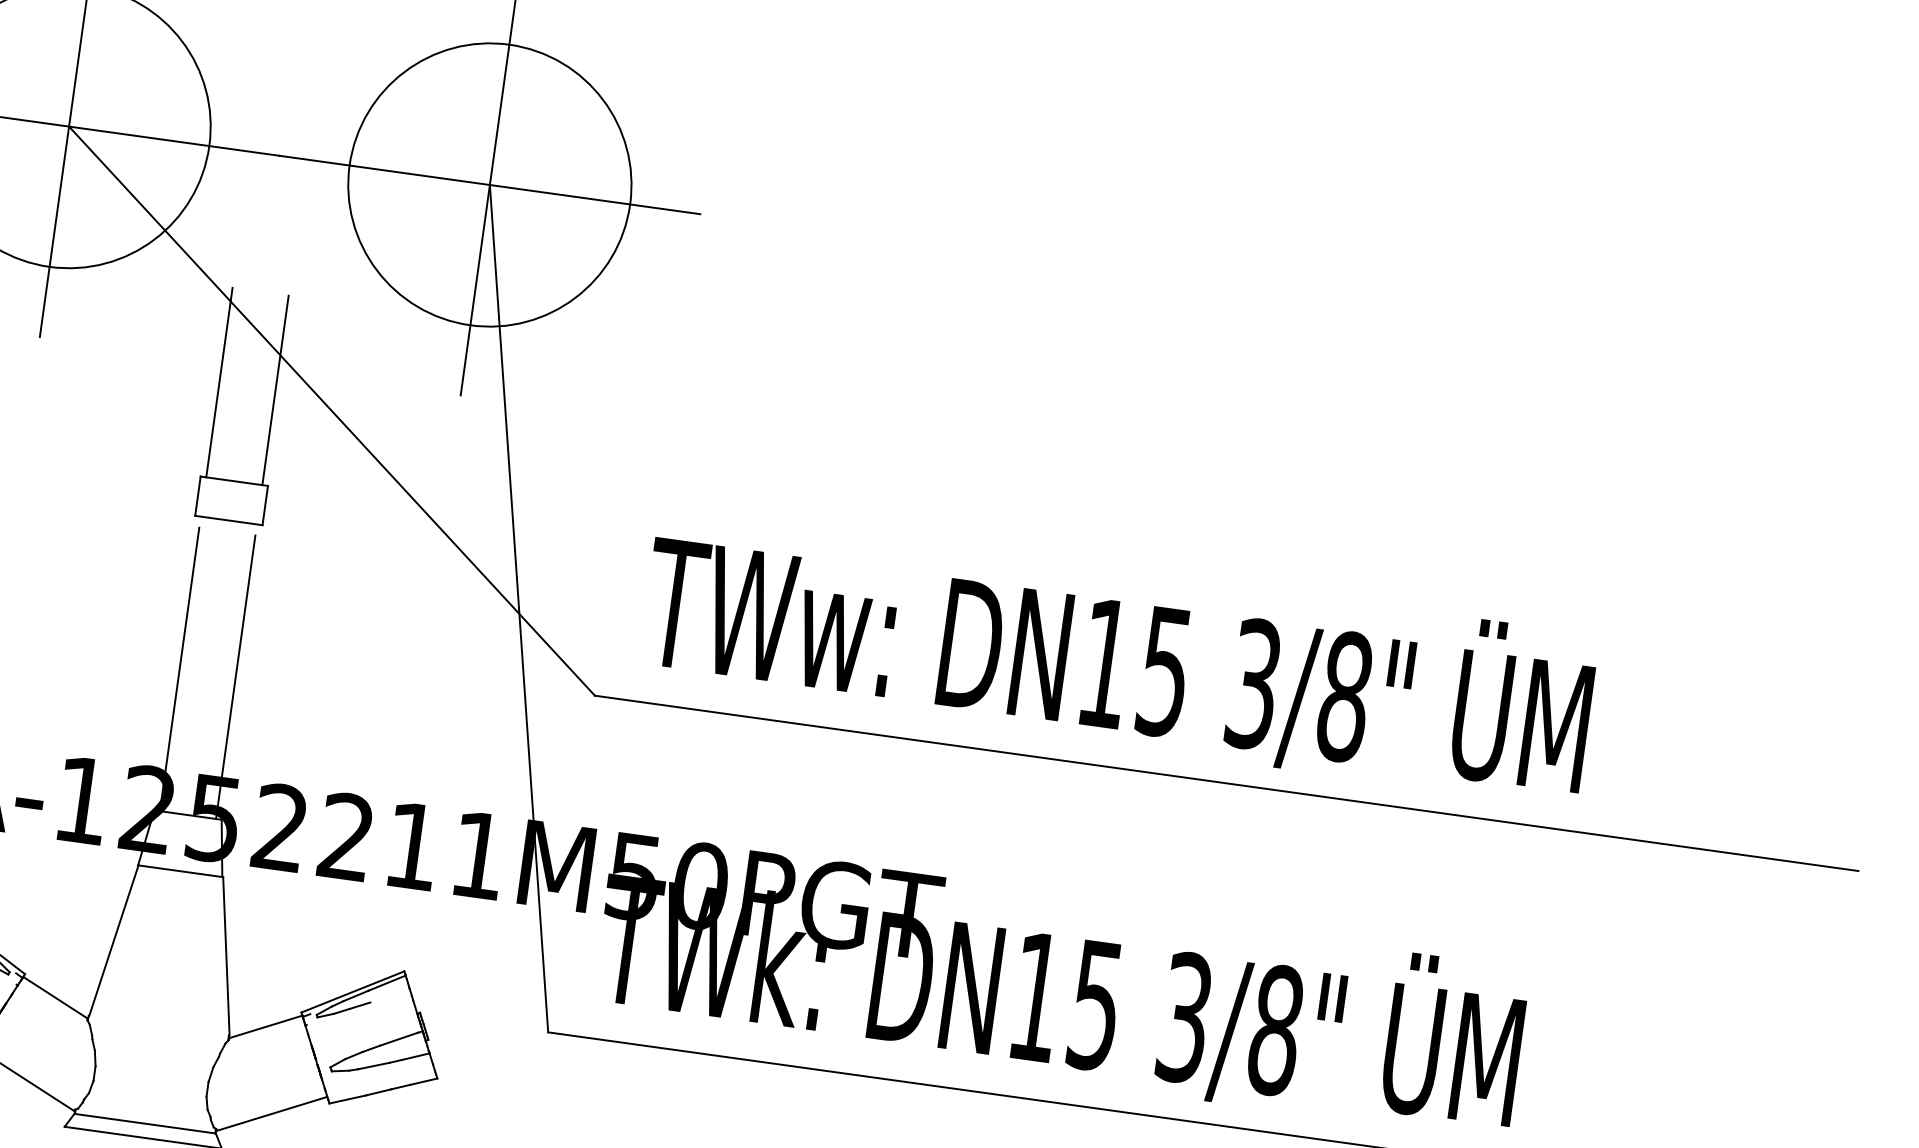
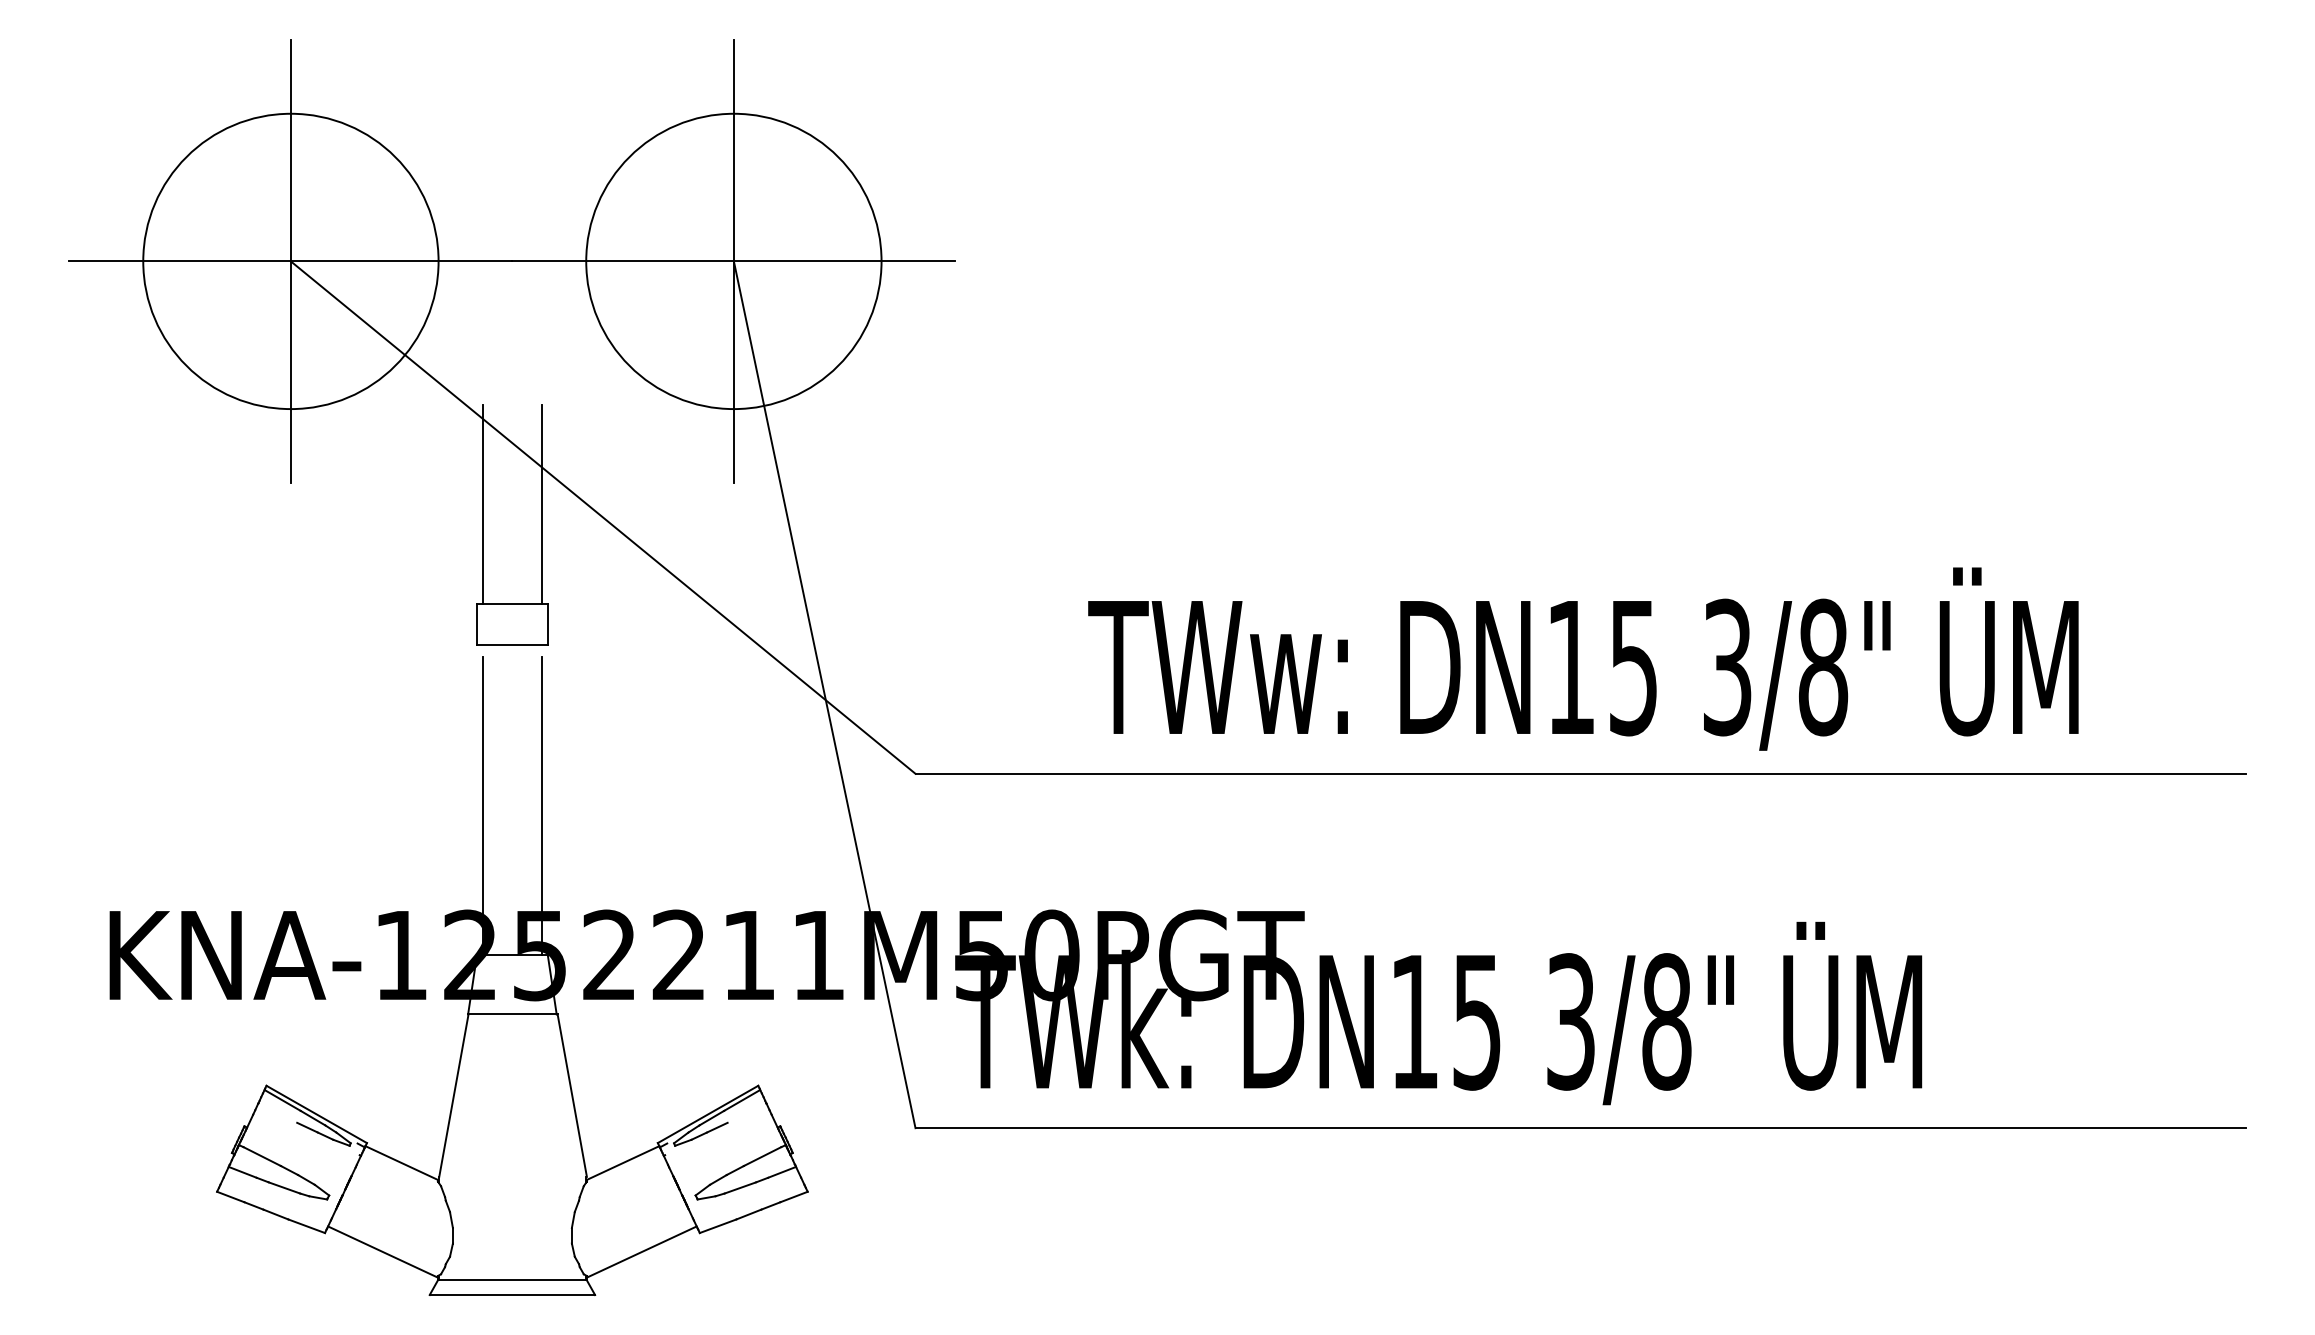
text: (1118, 656) -> (1583, 658), moved

